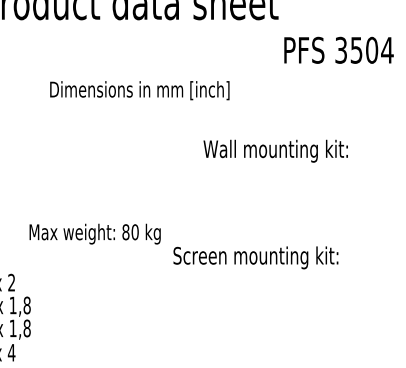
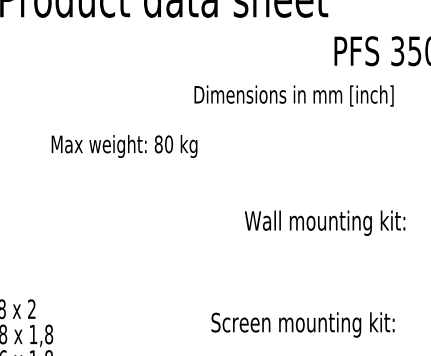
text: (139, 90) -> (293, 95), moved
text: (275, 150) -> (324, 222), moved
text: (94, 233) -> (123, 145), moved
text: (255, 257) -> (302, 324), moved

